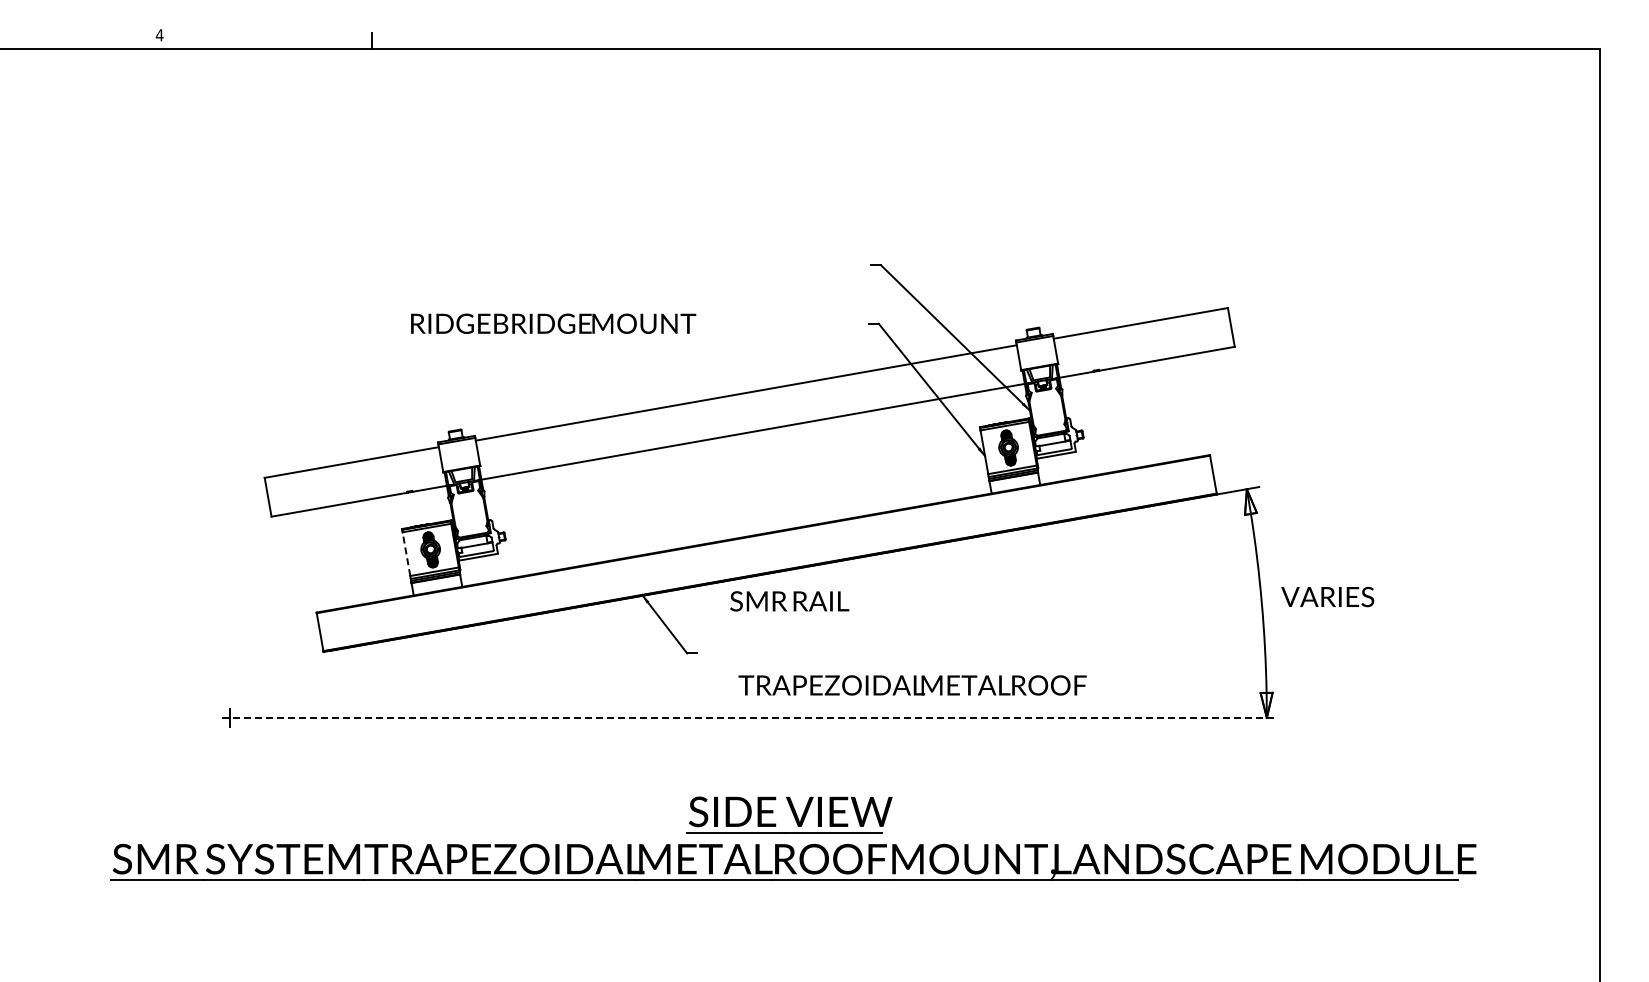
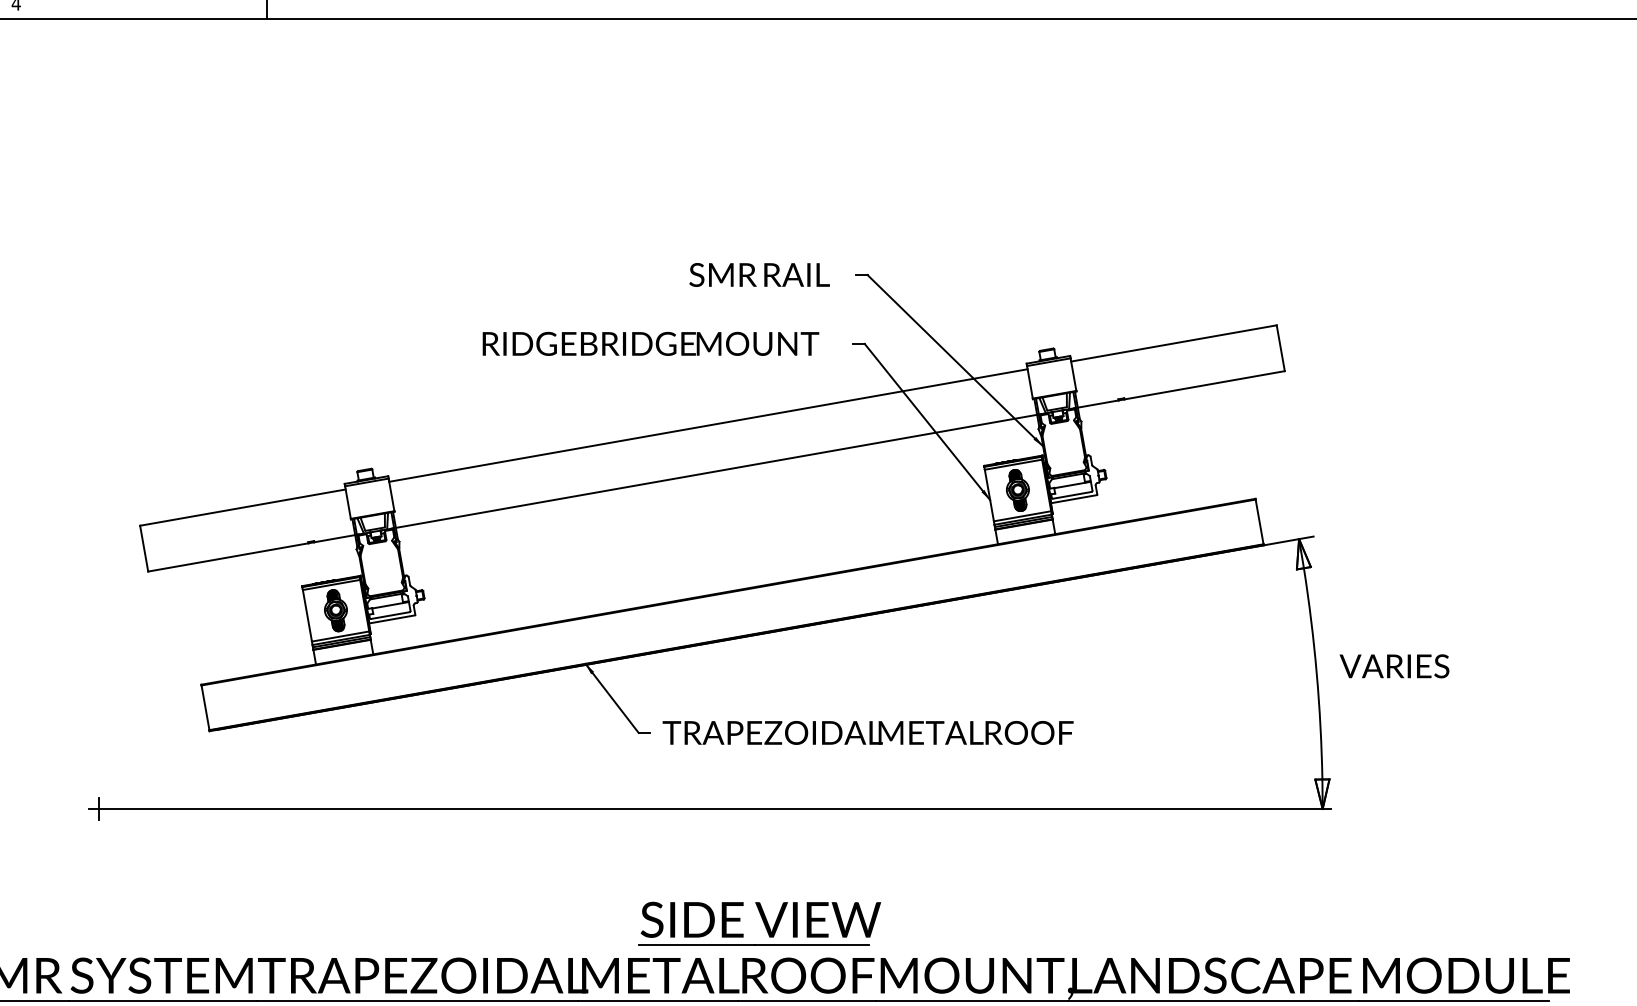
text: (553, 323) -> (650, 343), moved
line: (406, 553) -> (307, 614), dashed -> solid
text: (789, 601) -> (759, 275), moved
text: (912, 685) -> (867, 732), moved
line: (747, 717) -> (709, 808), dashed -> solid

